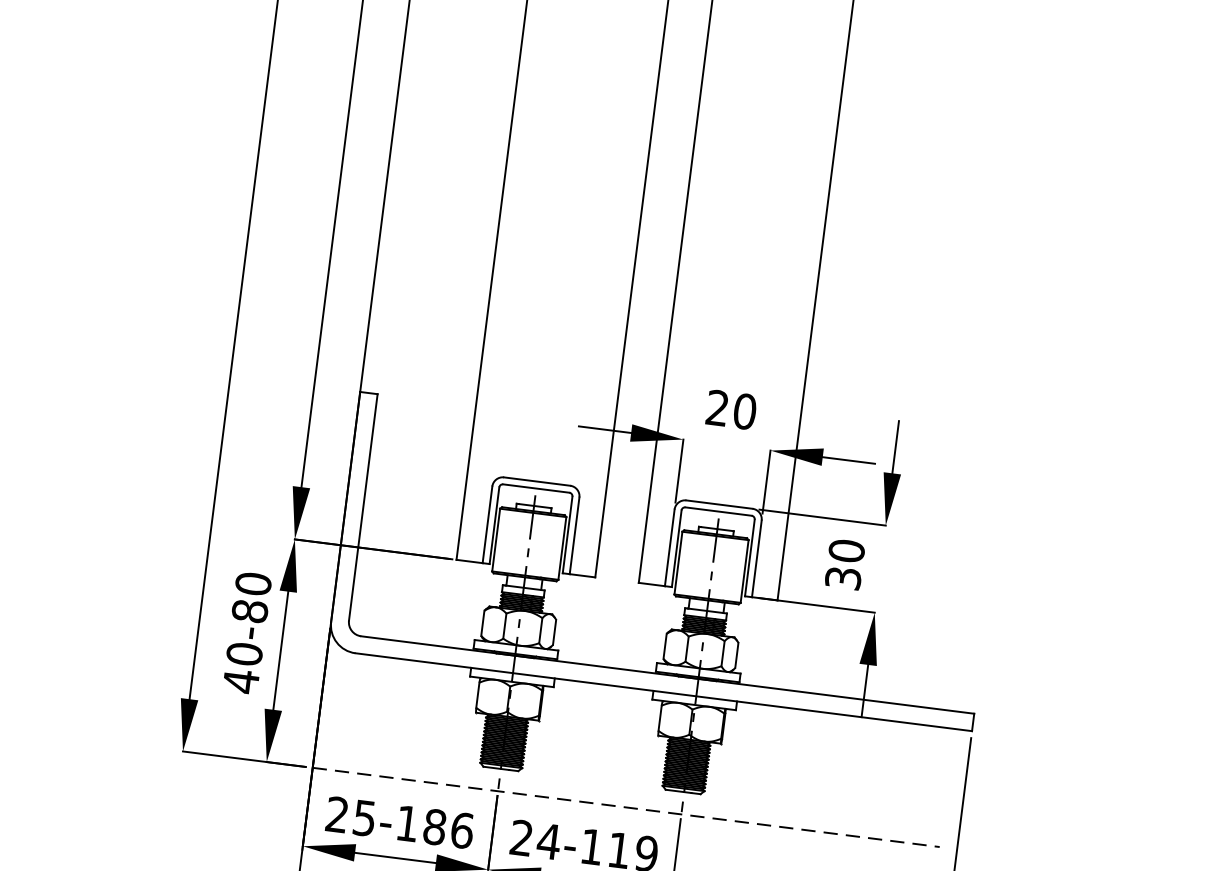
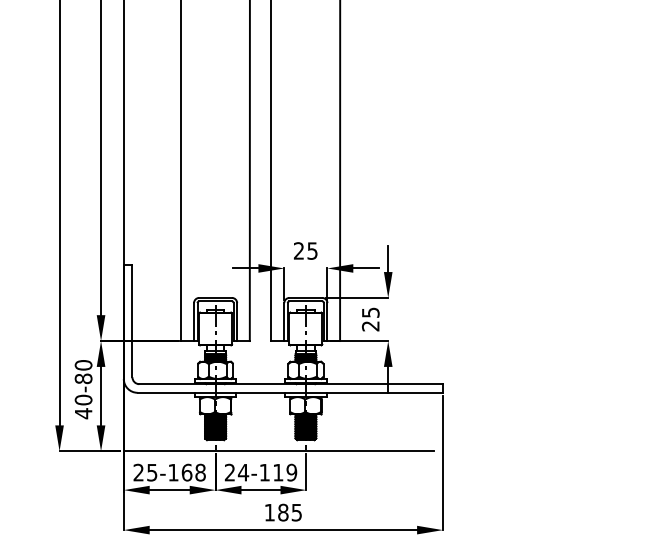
text: (744, 410) -> (312, 250), 20 -> 25
text: (844, 564) -> (370, 319), 30 -> 25
line: (627, 807) -> (279, 451), dashed -> solid
text: (448, 828) -> (193, 472), 25-186 -> 25-168

